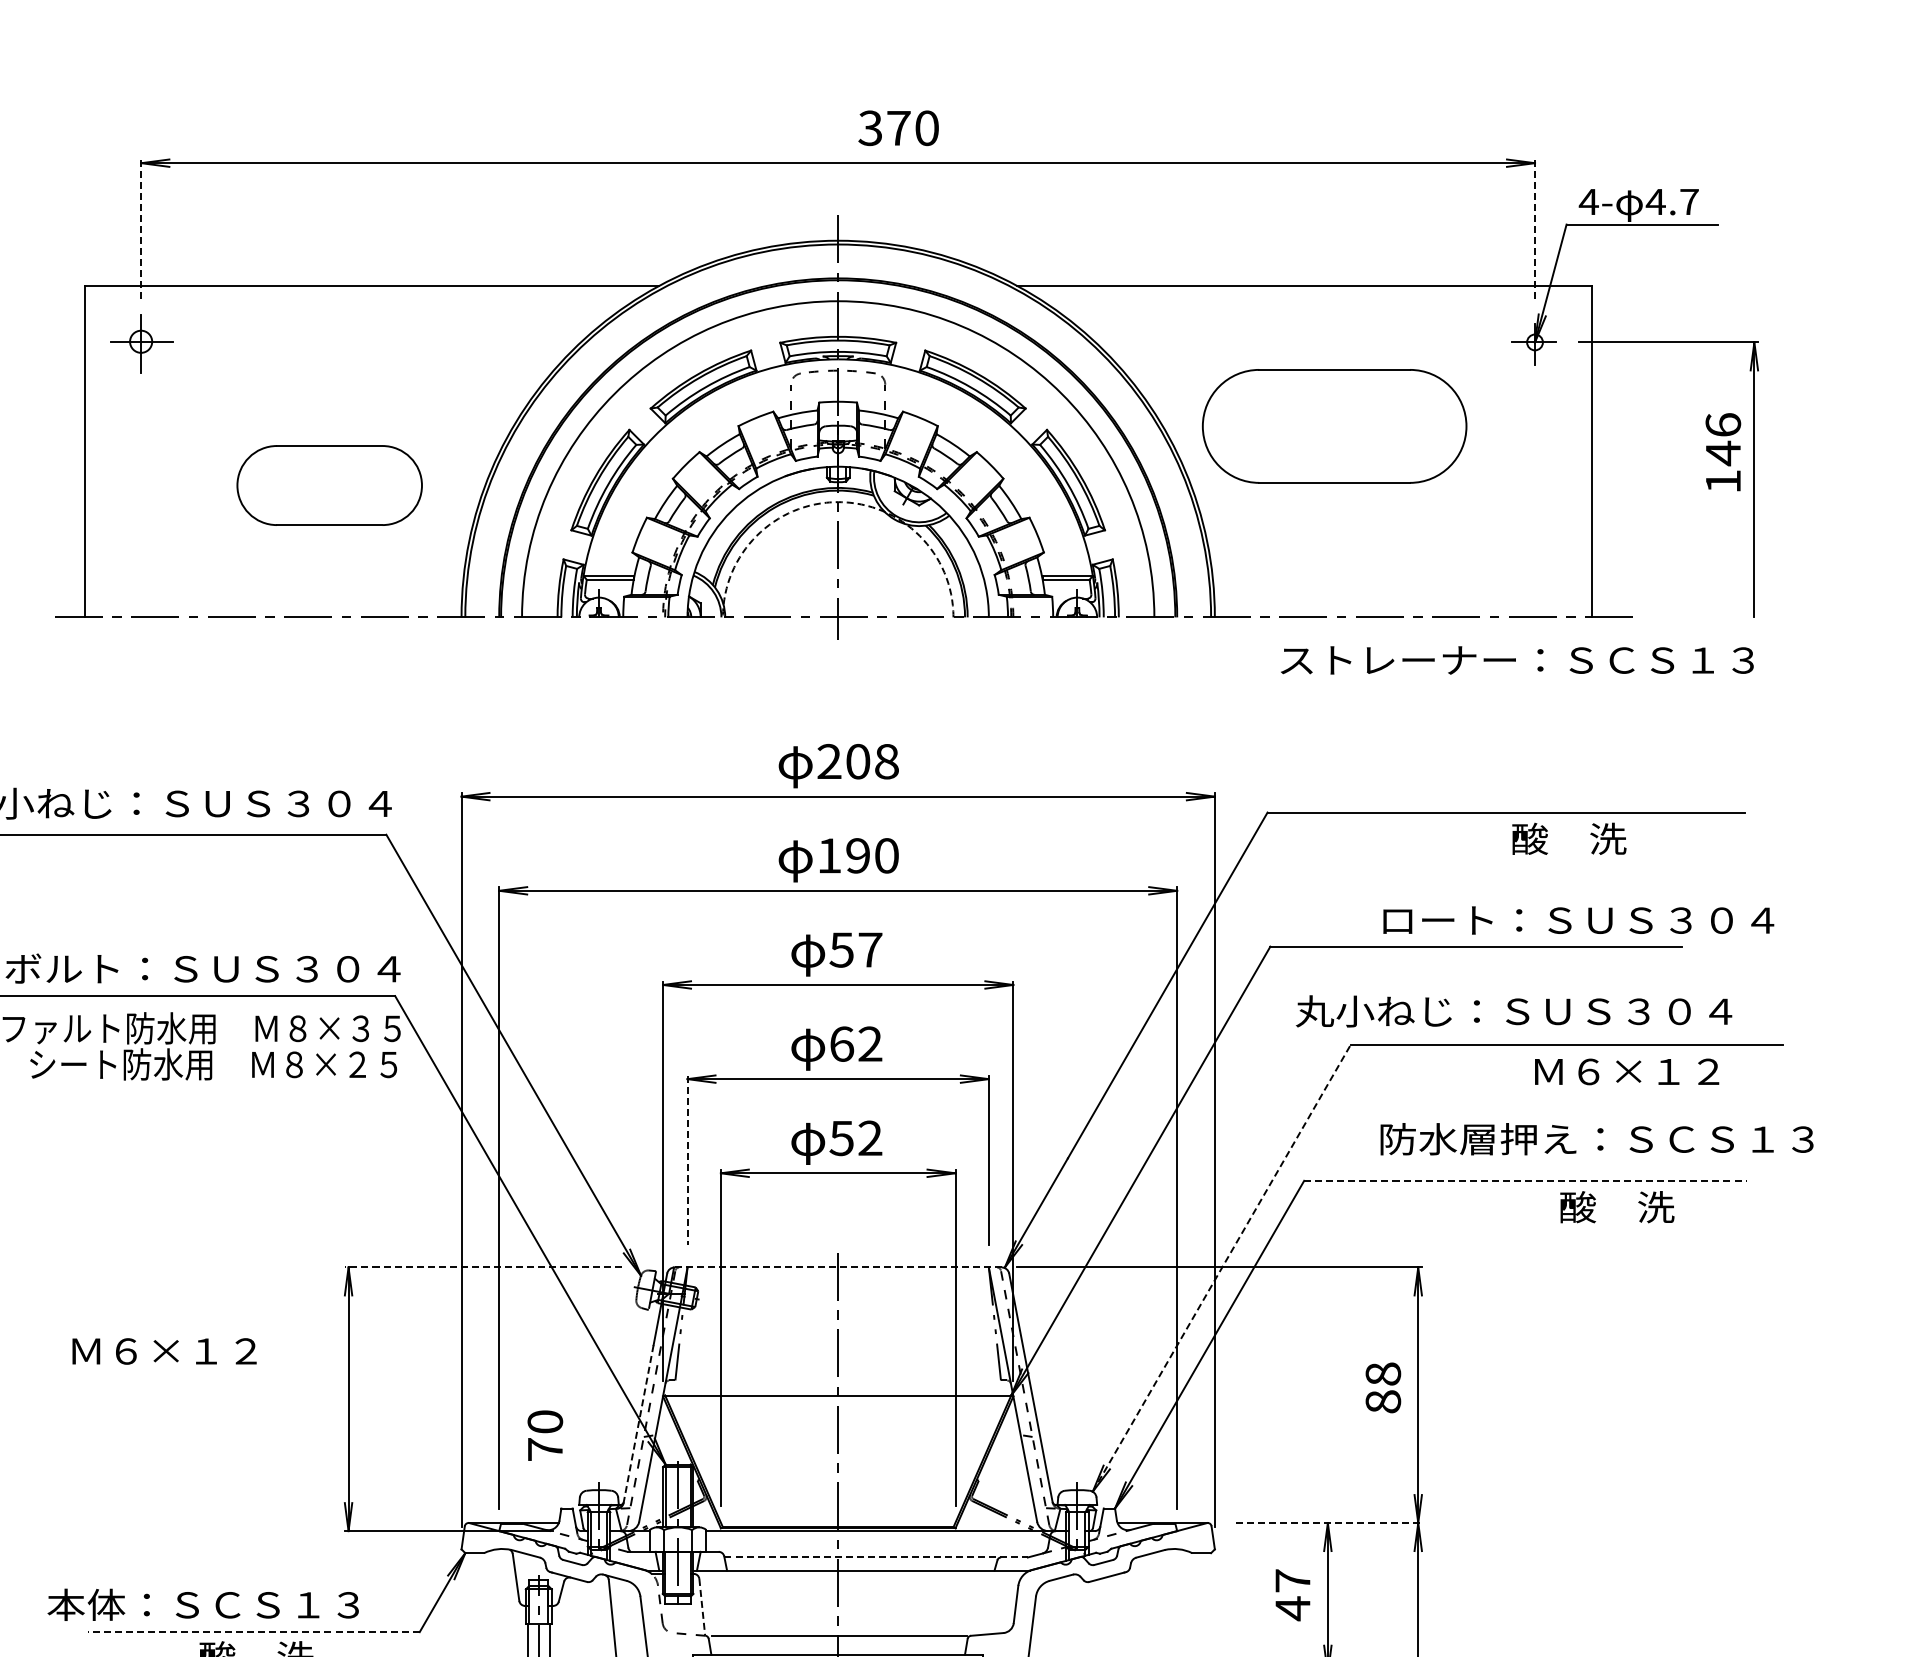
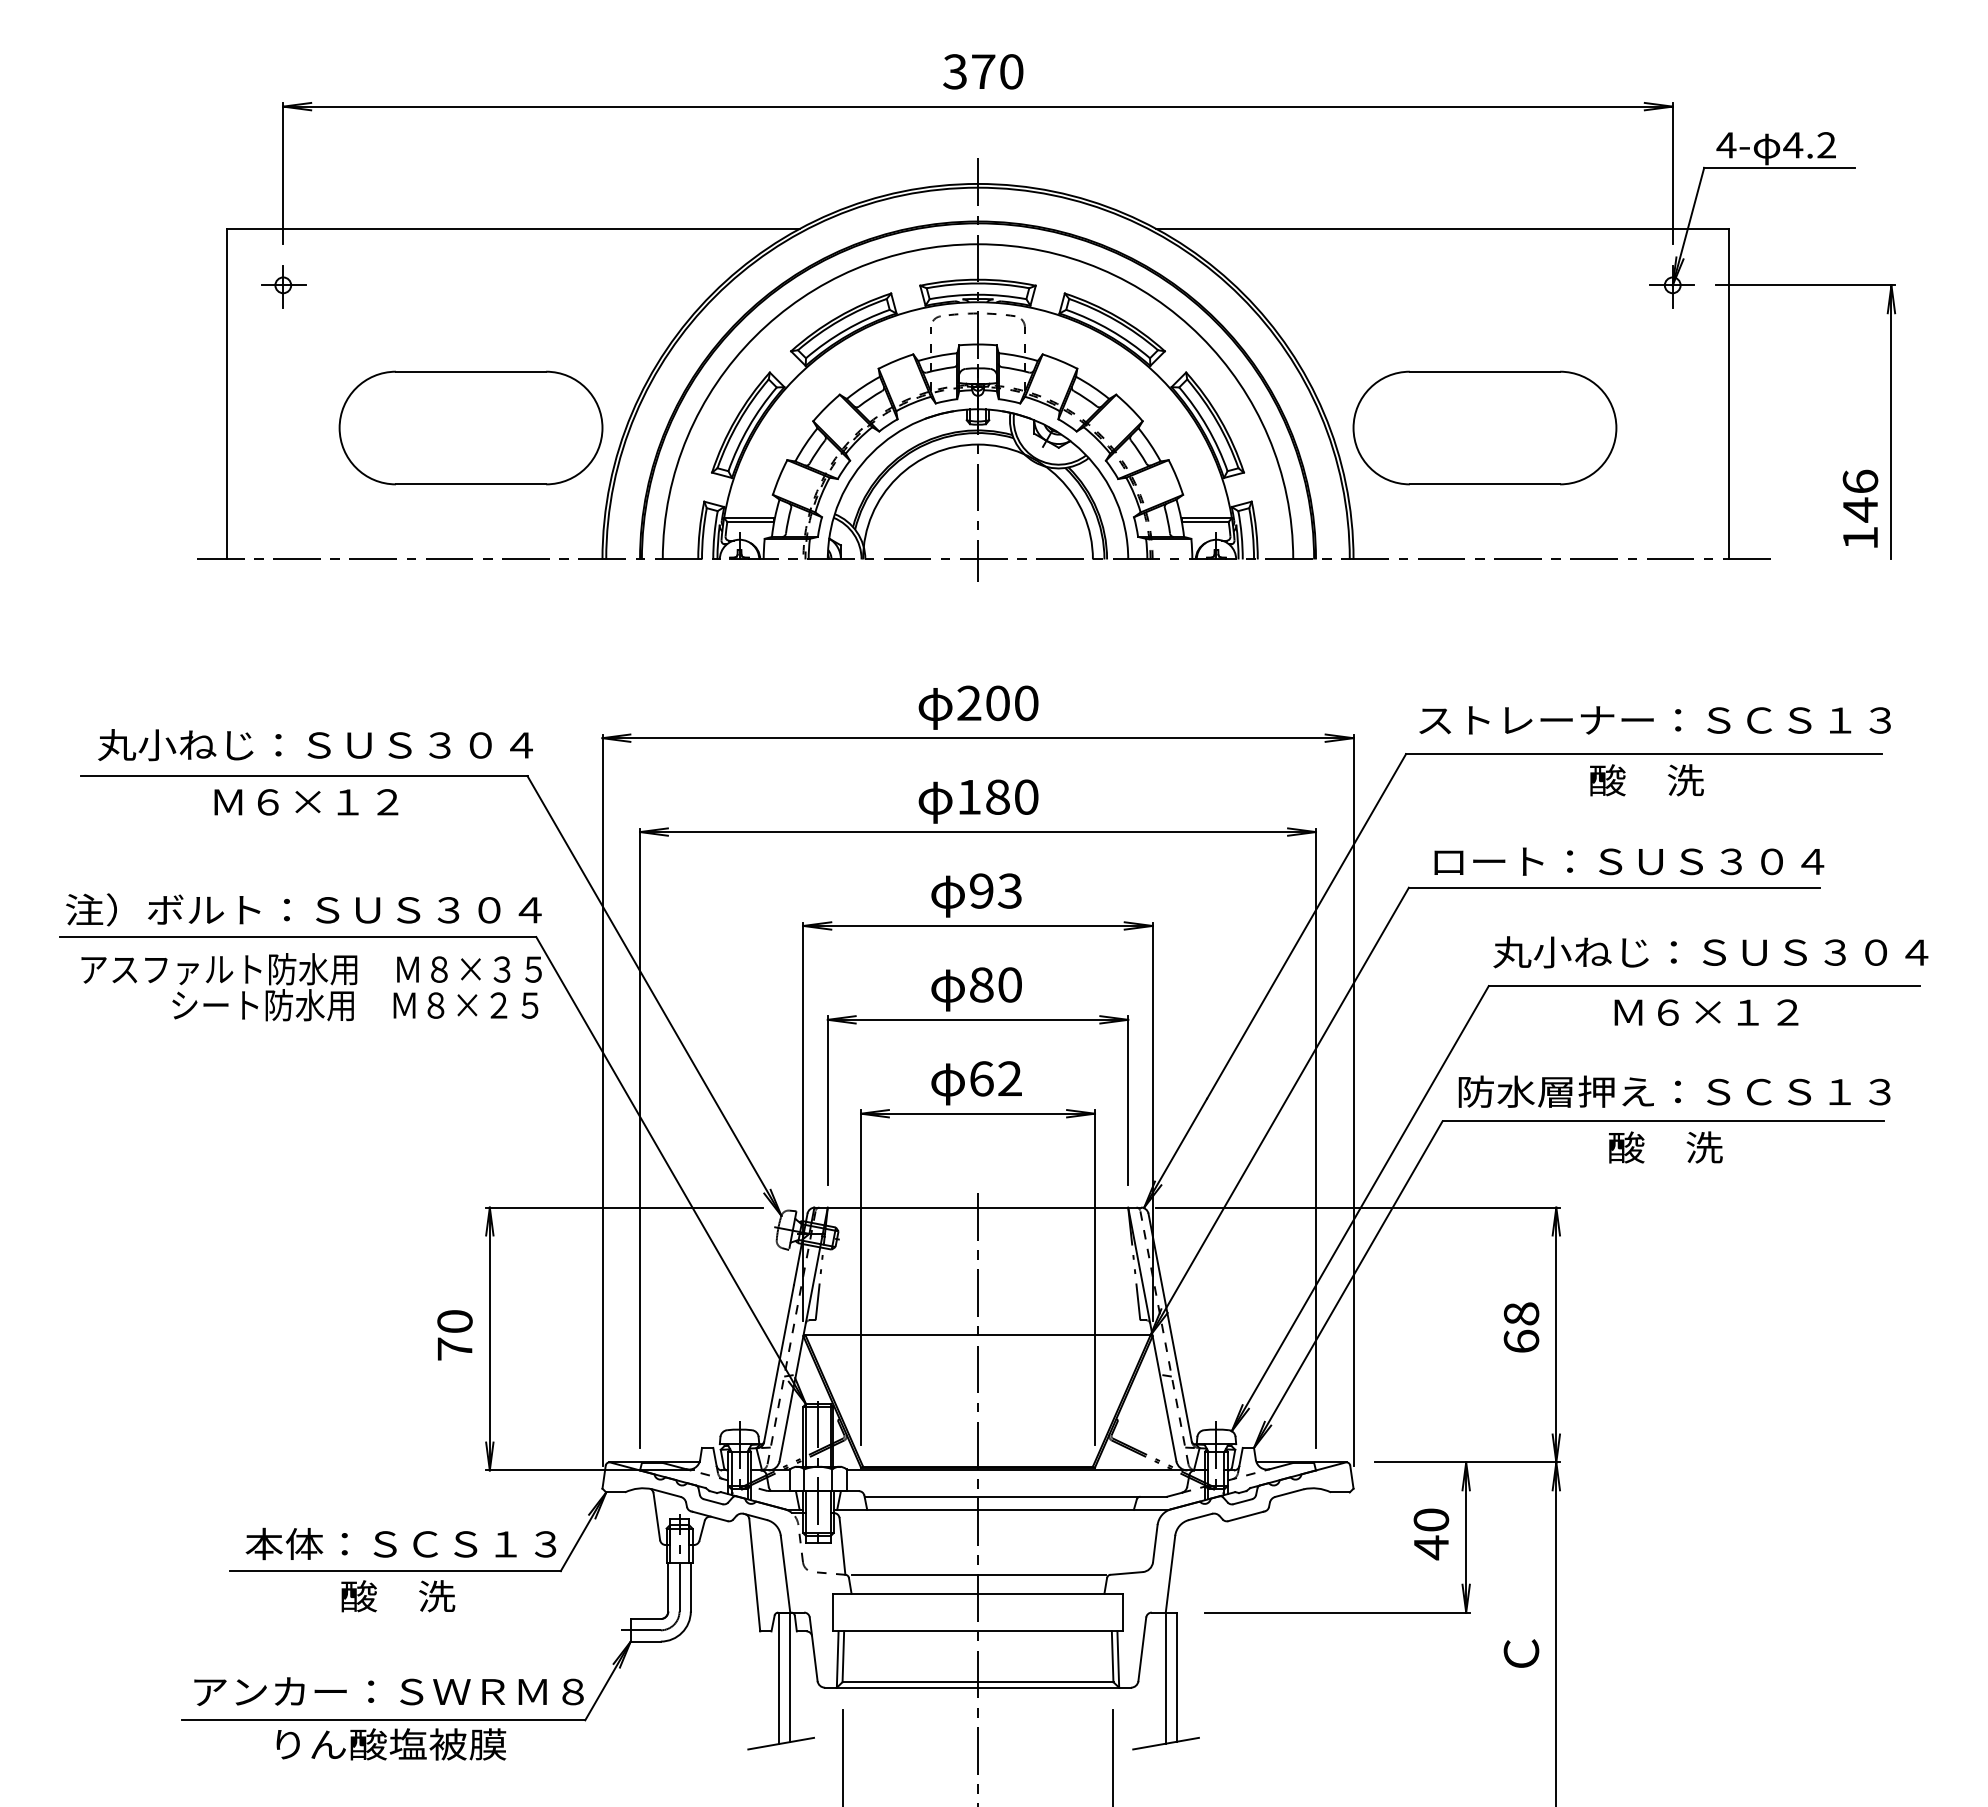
text: (898, 127) -> (983, 71), moved
text: (1689, 202) -> (1826, 145), 4.7 -> 4.2
line: (141, 231) -> (283, 174), dashed -> solid
line: (1534, 231) -> (1672, 174), dashed -> solid
part: (141, 343) -> (283, 286), size x0.71
part: (1334, 425) -> (1484, 427), moved
text: (1723, 451) -> (1860, 508), moved
part: (329, 485) -> (470, 427), size x1.43
arc: (838, 502) -> (978, 444), dashed -> solid
text: (1516, 660) -> (1654, 720), moved
text: (886, 760) -> (1026, 702), 208 -> 200
text: (1568, 839) -> (1646, 780), moved
text: (857, 855) -> (997, 796), 190 -> 180
text: (1578, 920) -> (1629, 861), moved
text: (855, 949) -> (995, 890), 57 -> 93
text: (1513, 1011) -> (1710, 952), moved
text: (855, 1043) -> (995, 984), 62 -> 80
text: (1627, 1071) -> (1706, 1012), moved
text: (841, 1137) -> (981, 1078), 52 -> 62
text: (1596, 1138) -> (1674, 1091), moved
line: (687, 1161) -> (827, 1101), dashed -> solid
line: (1525, 1181) -> (1663, 1121), dashed -> solid
text: (1617, 1207) -> (1665, 1147), moved
line: (483, 1267) -> (624, 1207), dashed -> solid
line: (837, 1267) -> (977, 1207), dashed -> solid
line: (1221, 1268) -> (1360, 1208), dashed -> solid
text: (164, 1351) -> (306, 802), moved
text: (1383, 1400) -> (1521, 1340), 88 -> 68
line: (639, 1423) -> (779, 1363), dashed -> solid
text: (544, 1435) -> (454, 1335), moved
line: (1329, 1523) -> (1467, 1462), dashed -> solid
line: (876, 1557) -> (1016, 1496), dashed -> solid
text: (1293, 1580) -> (1431, 1519), 47 -> 40
text: (202, 1604) -> (400, 1543), moved
line: (702, 1607) -> (842, 1546), dashed -> solid
line: (253, 1632) -> (395, 1571), dashed -> solid

